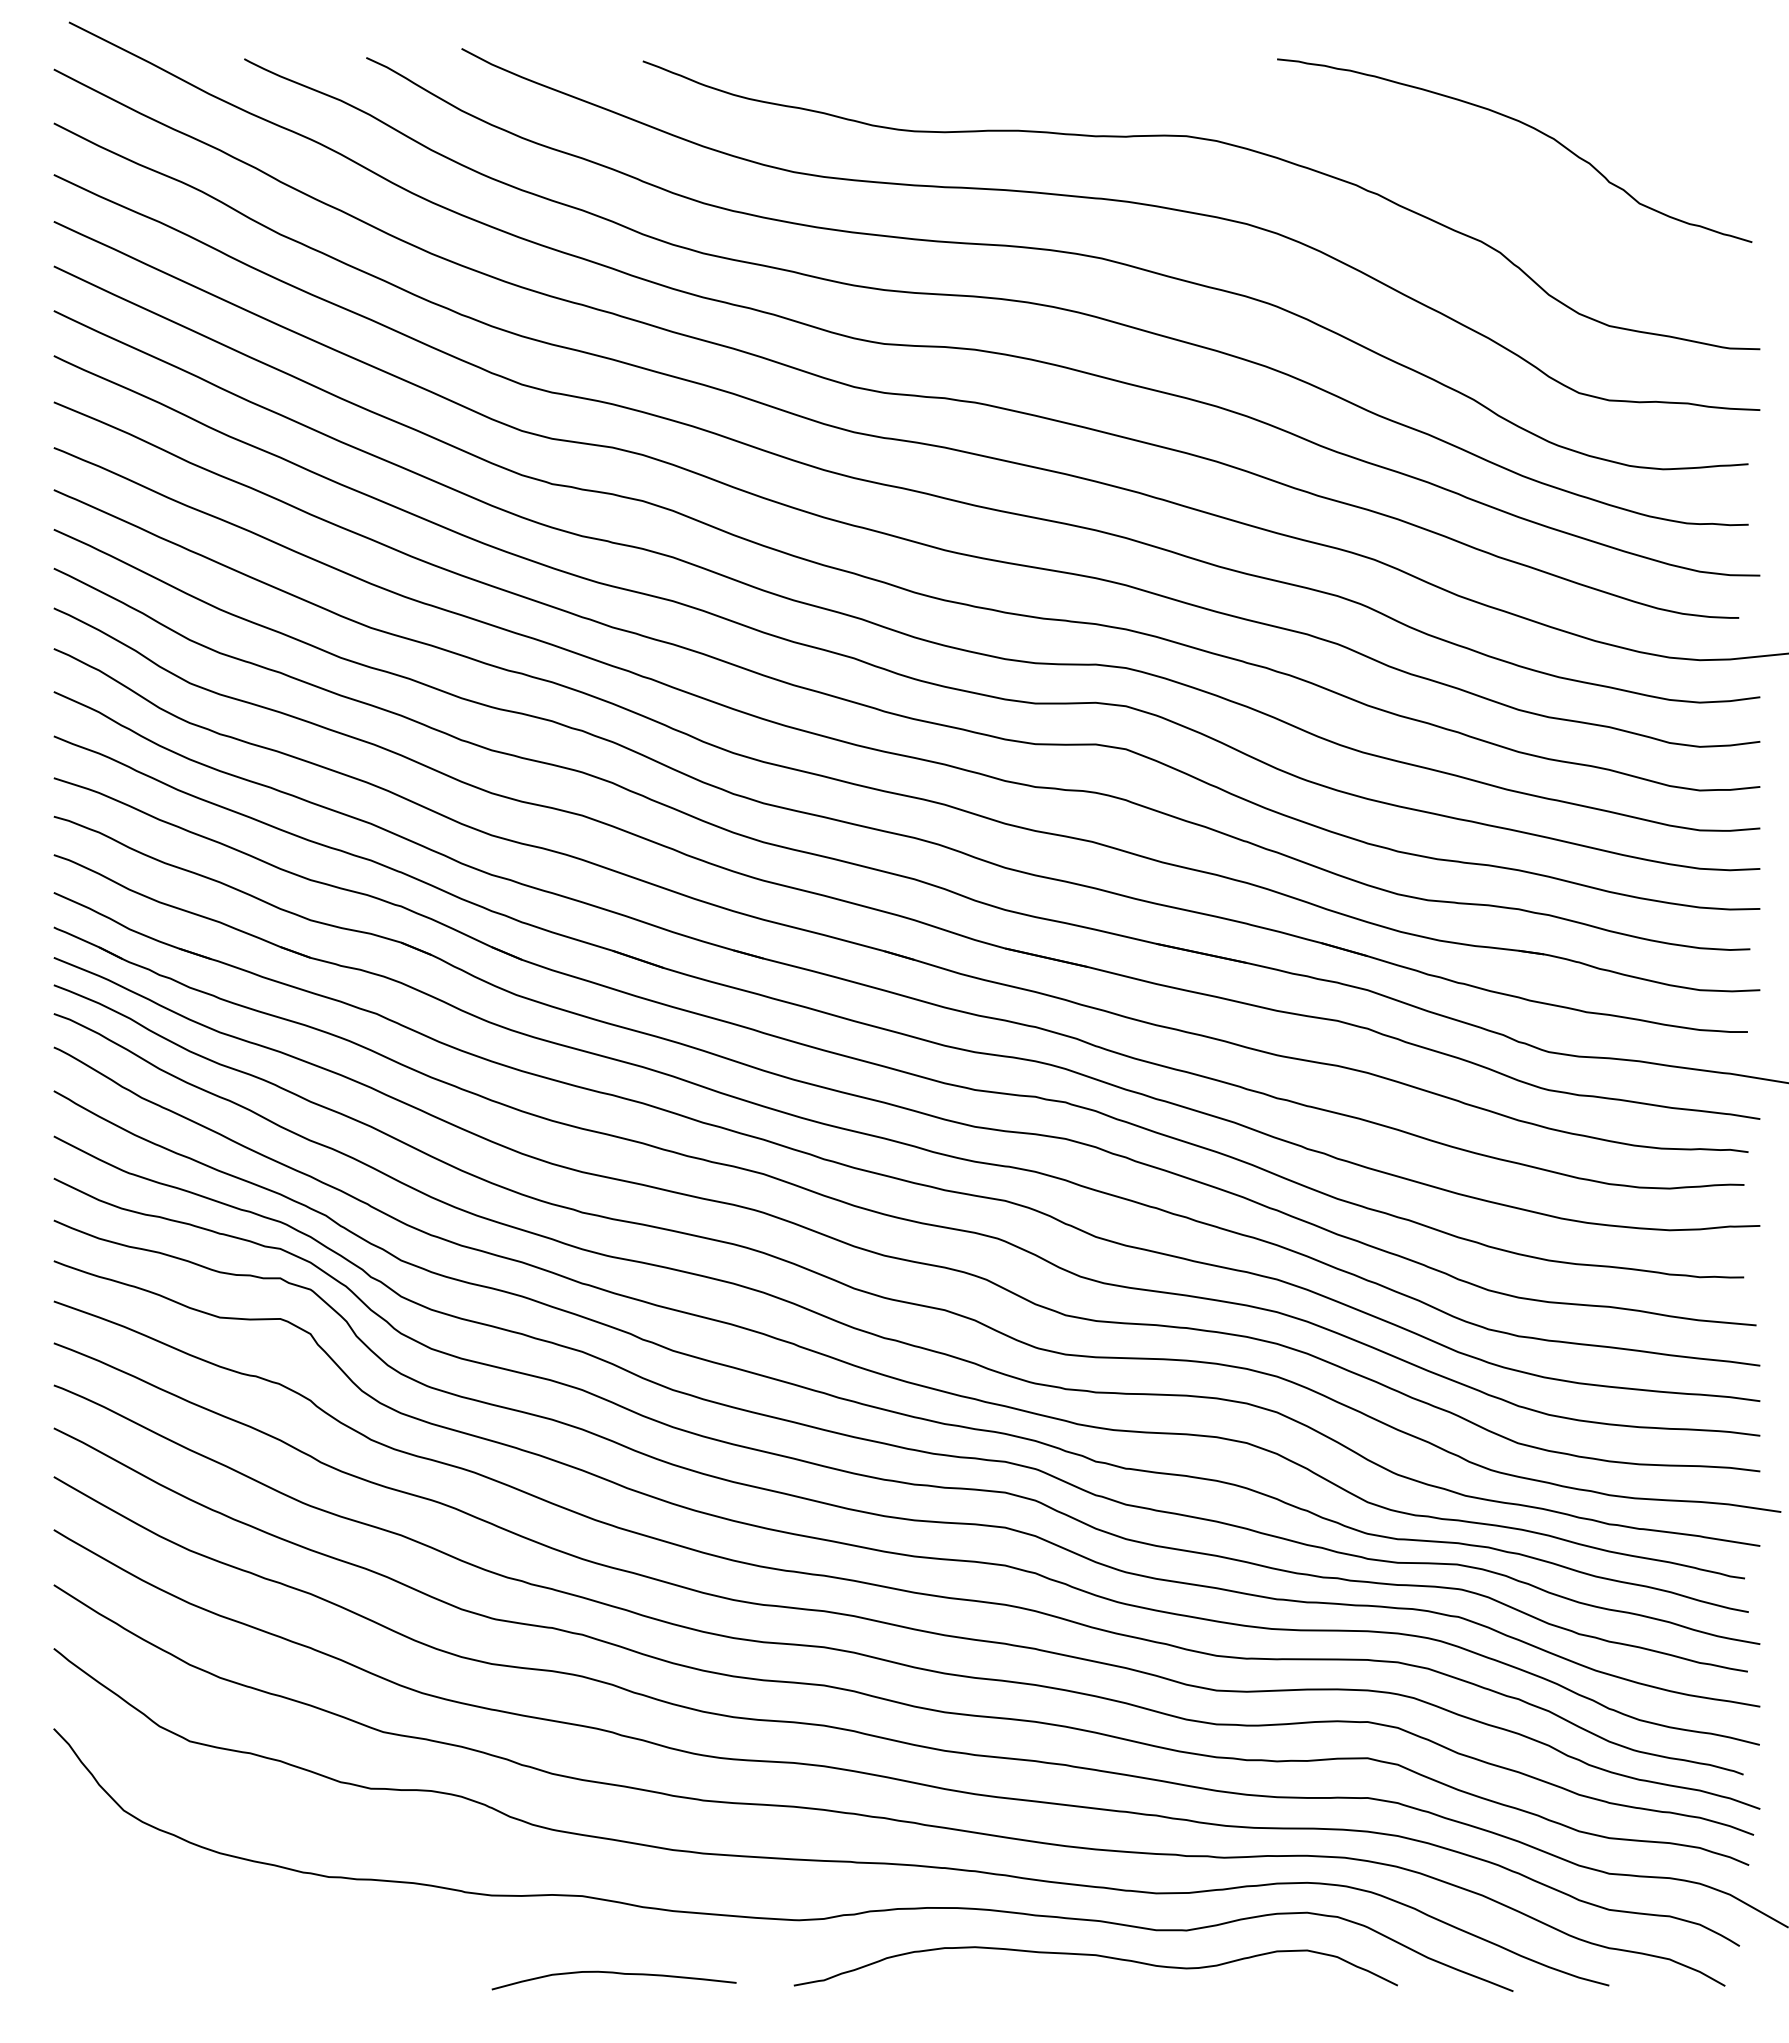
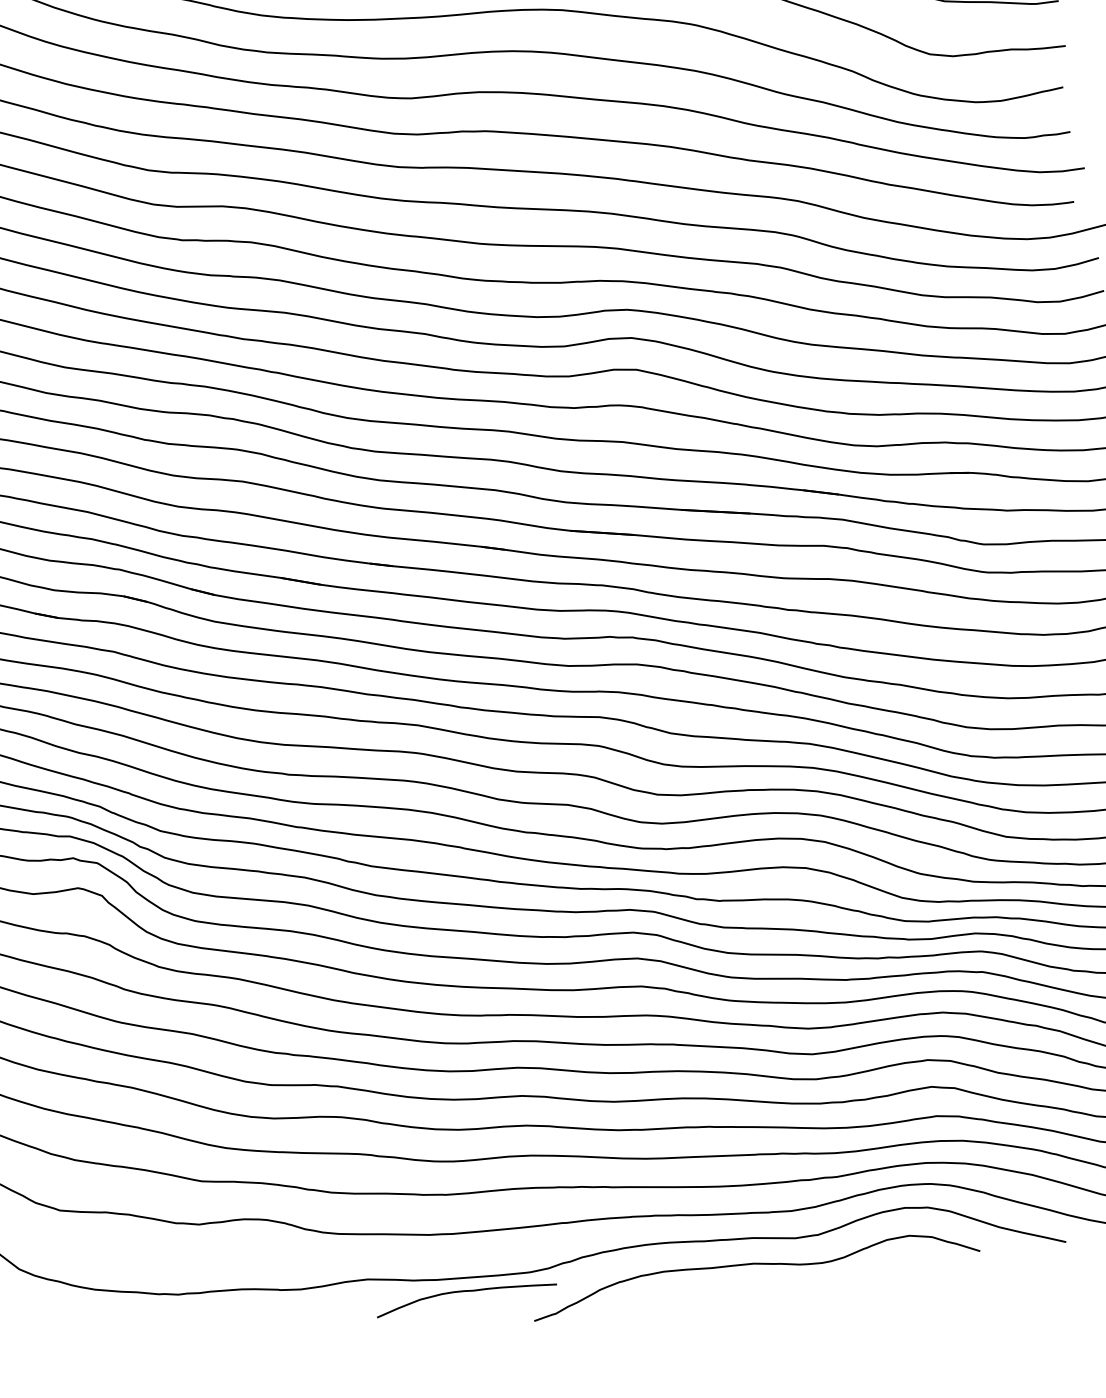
curve: (613, 1973) -> (465, 1291), moved

